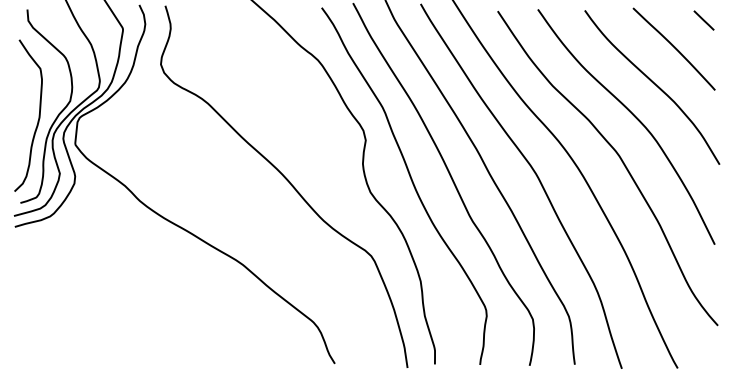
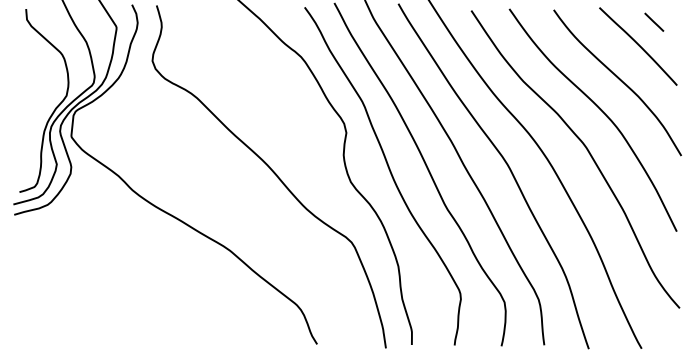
line: (703, 20) -> (653, 22), moved
curve: (38, 115) -> (36, 109), removed

